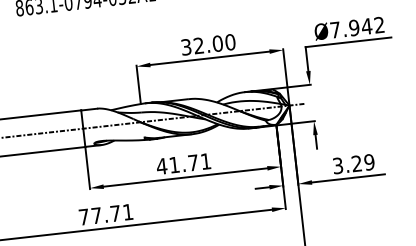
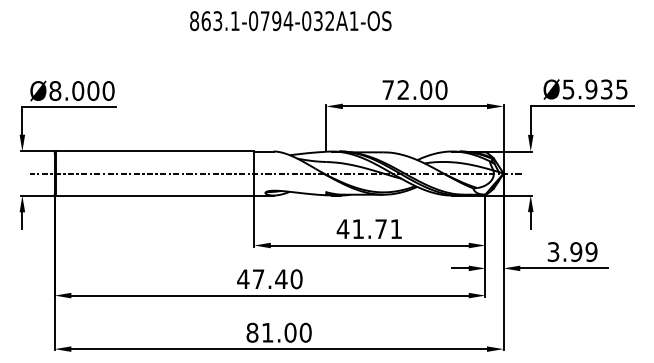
text: (357, 27) -> (595, 89), Ø7.942 -> Ø5.935
text: (185, 47) -> (387, 90), 32.00 -> 72.00
text: (357, 163) -> (576, 251), 3.29 -> 3.99
text: (105, 214) -> (269, 279), 77.71 -> 47.40

